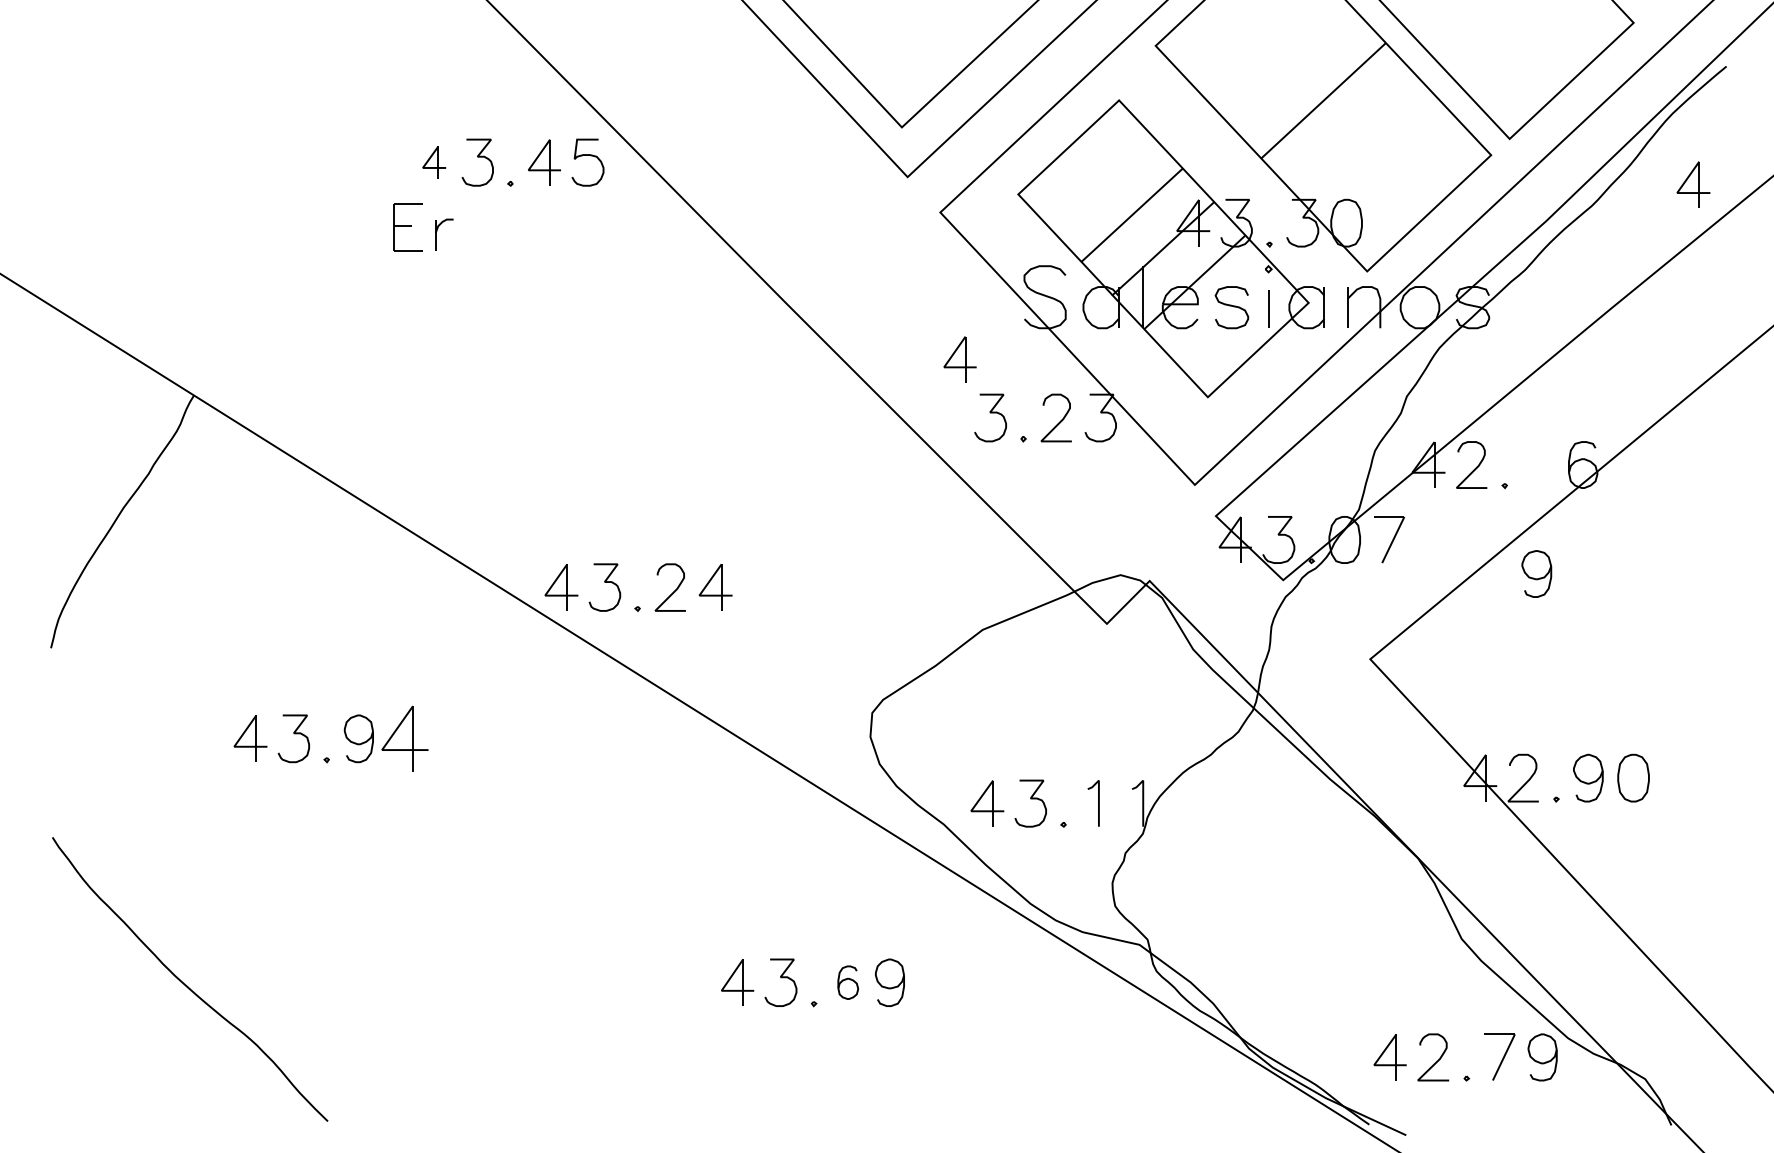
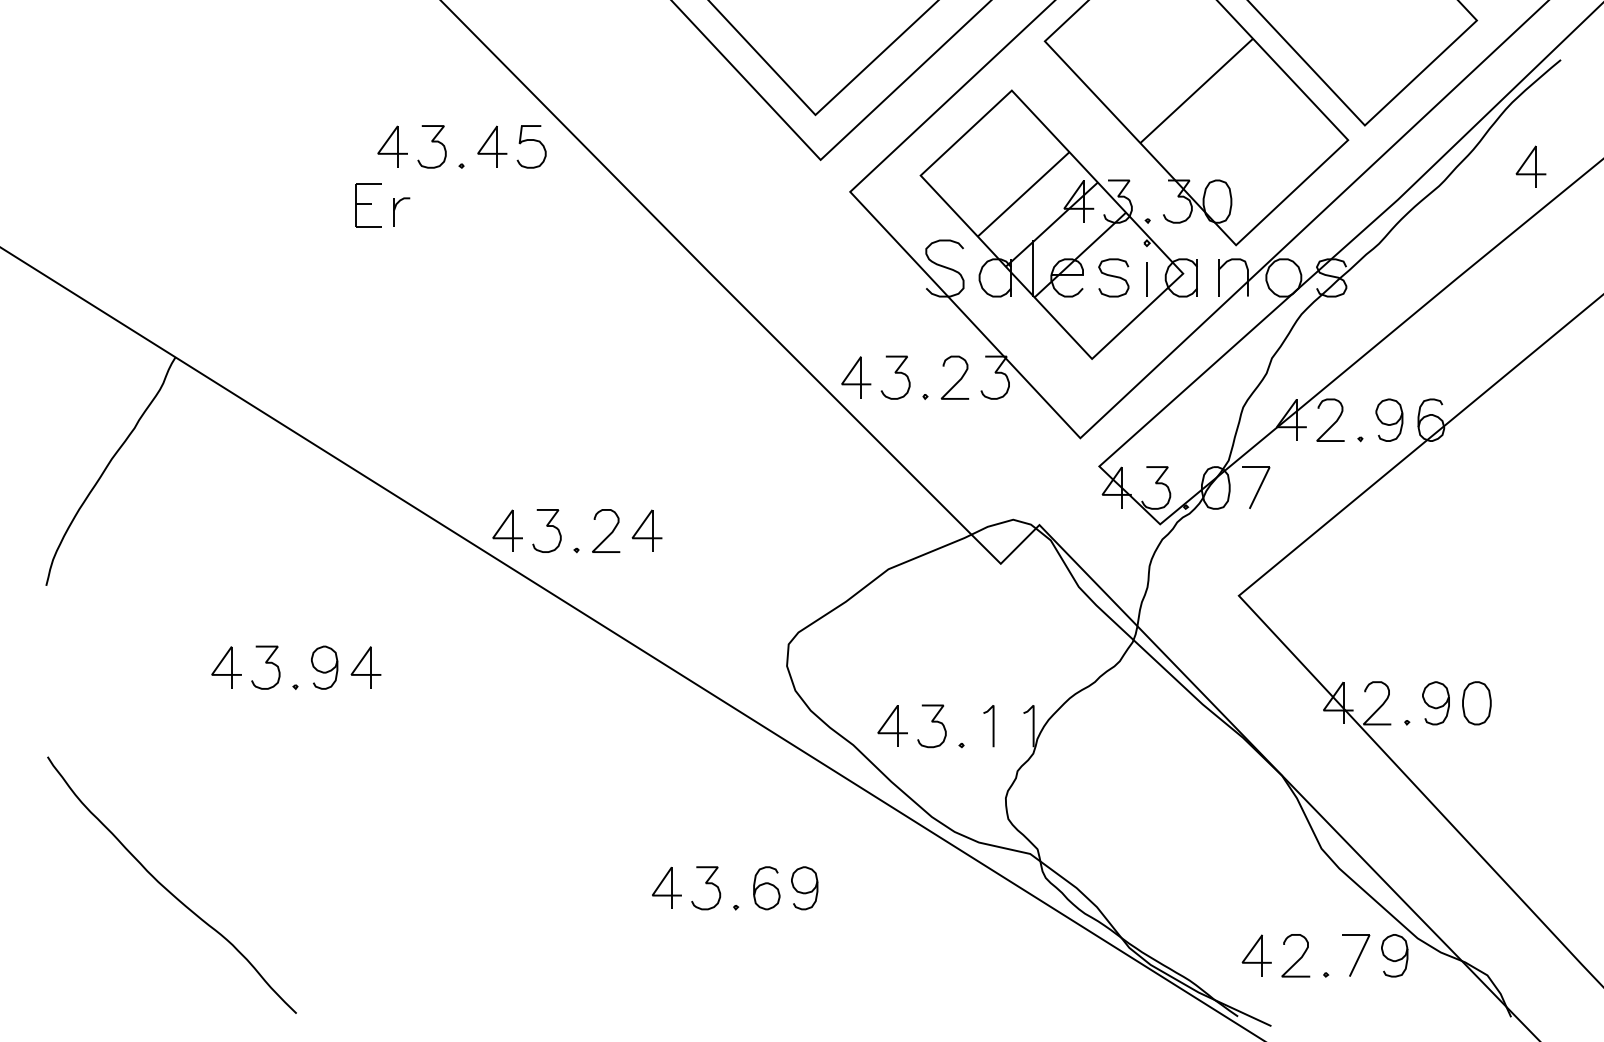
part: (434, 162) -> (392, 146), size x1.43
part: (959, 359) -> (855, 377), moved
part: (1536, 573) -> (1389, 419), moved
part: (404, 738) -> (365, 667), size x0.71
part: (848, 982) -> (767, 888), size x1.43

